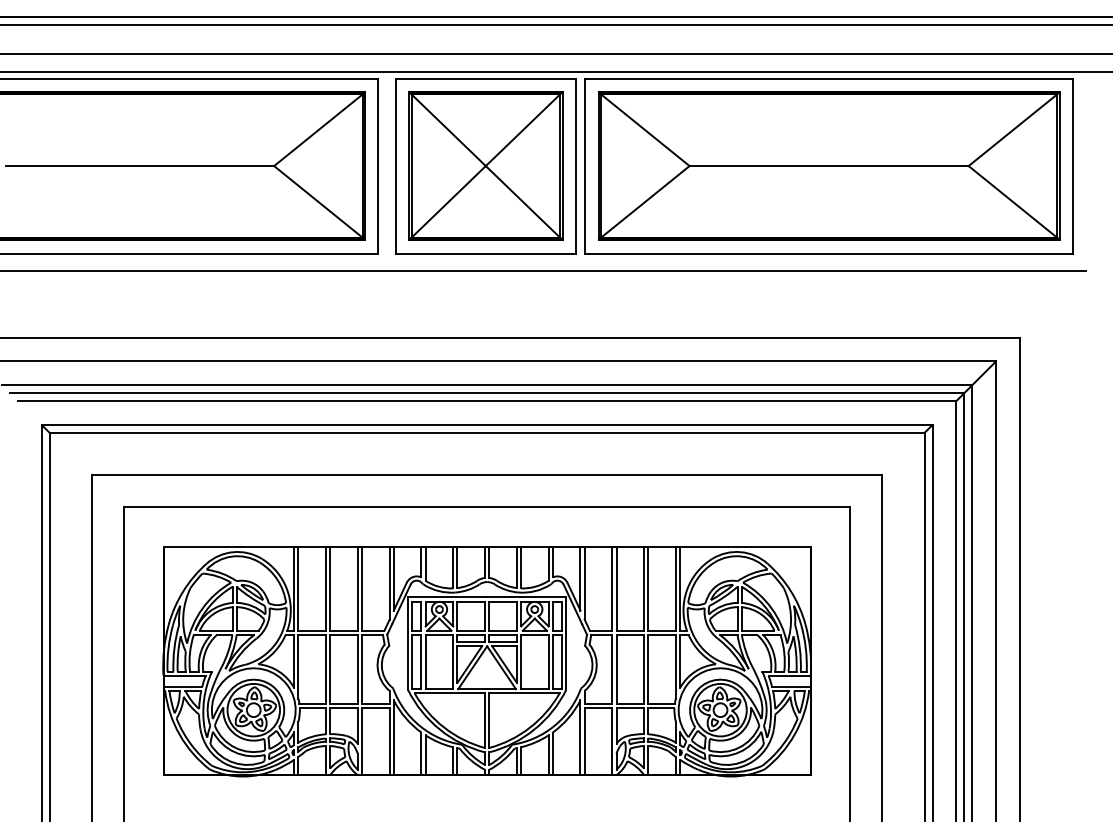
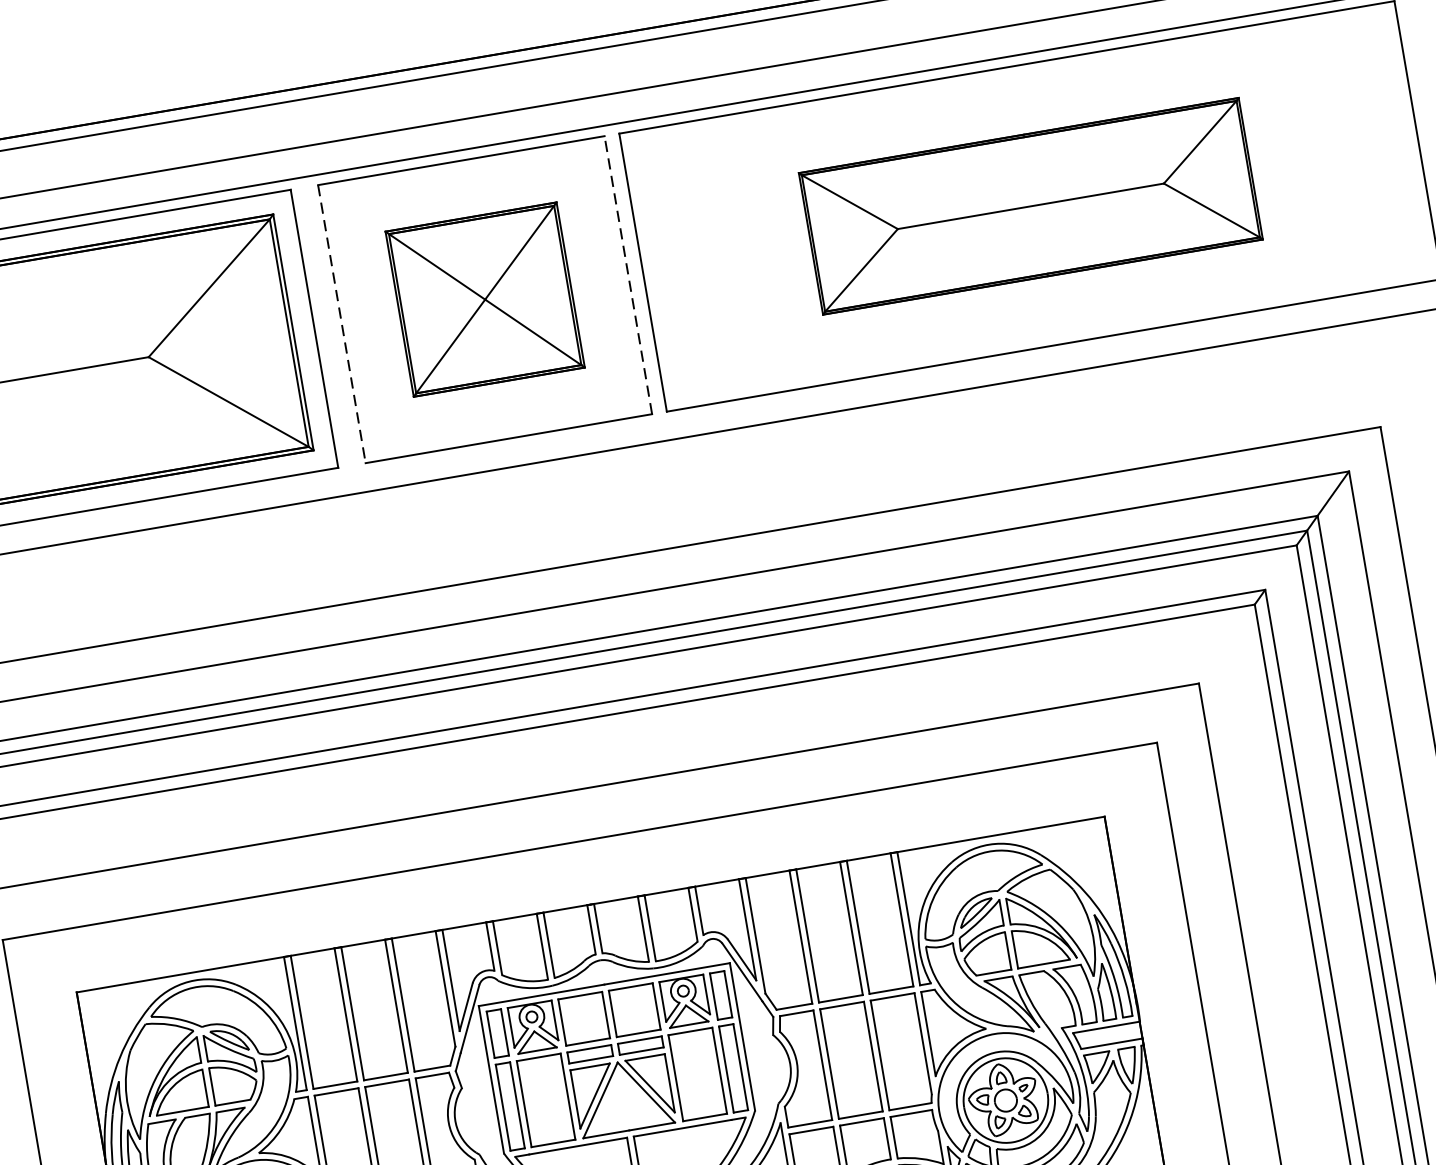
part: (485, 165) -> (484, 298), size x0.7
line: (575, 165) -> (627, 274), solid -> dashed
part: (829, 165) -> (1031, 205), size x0.6
line: (395, 166) -> (341, 324), solid -> dashed

